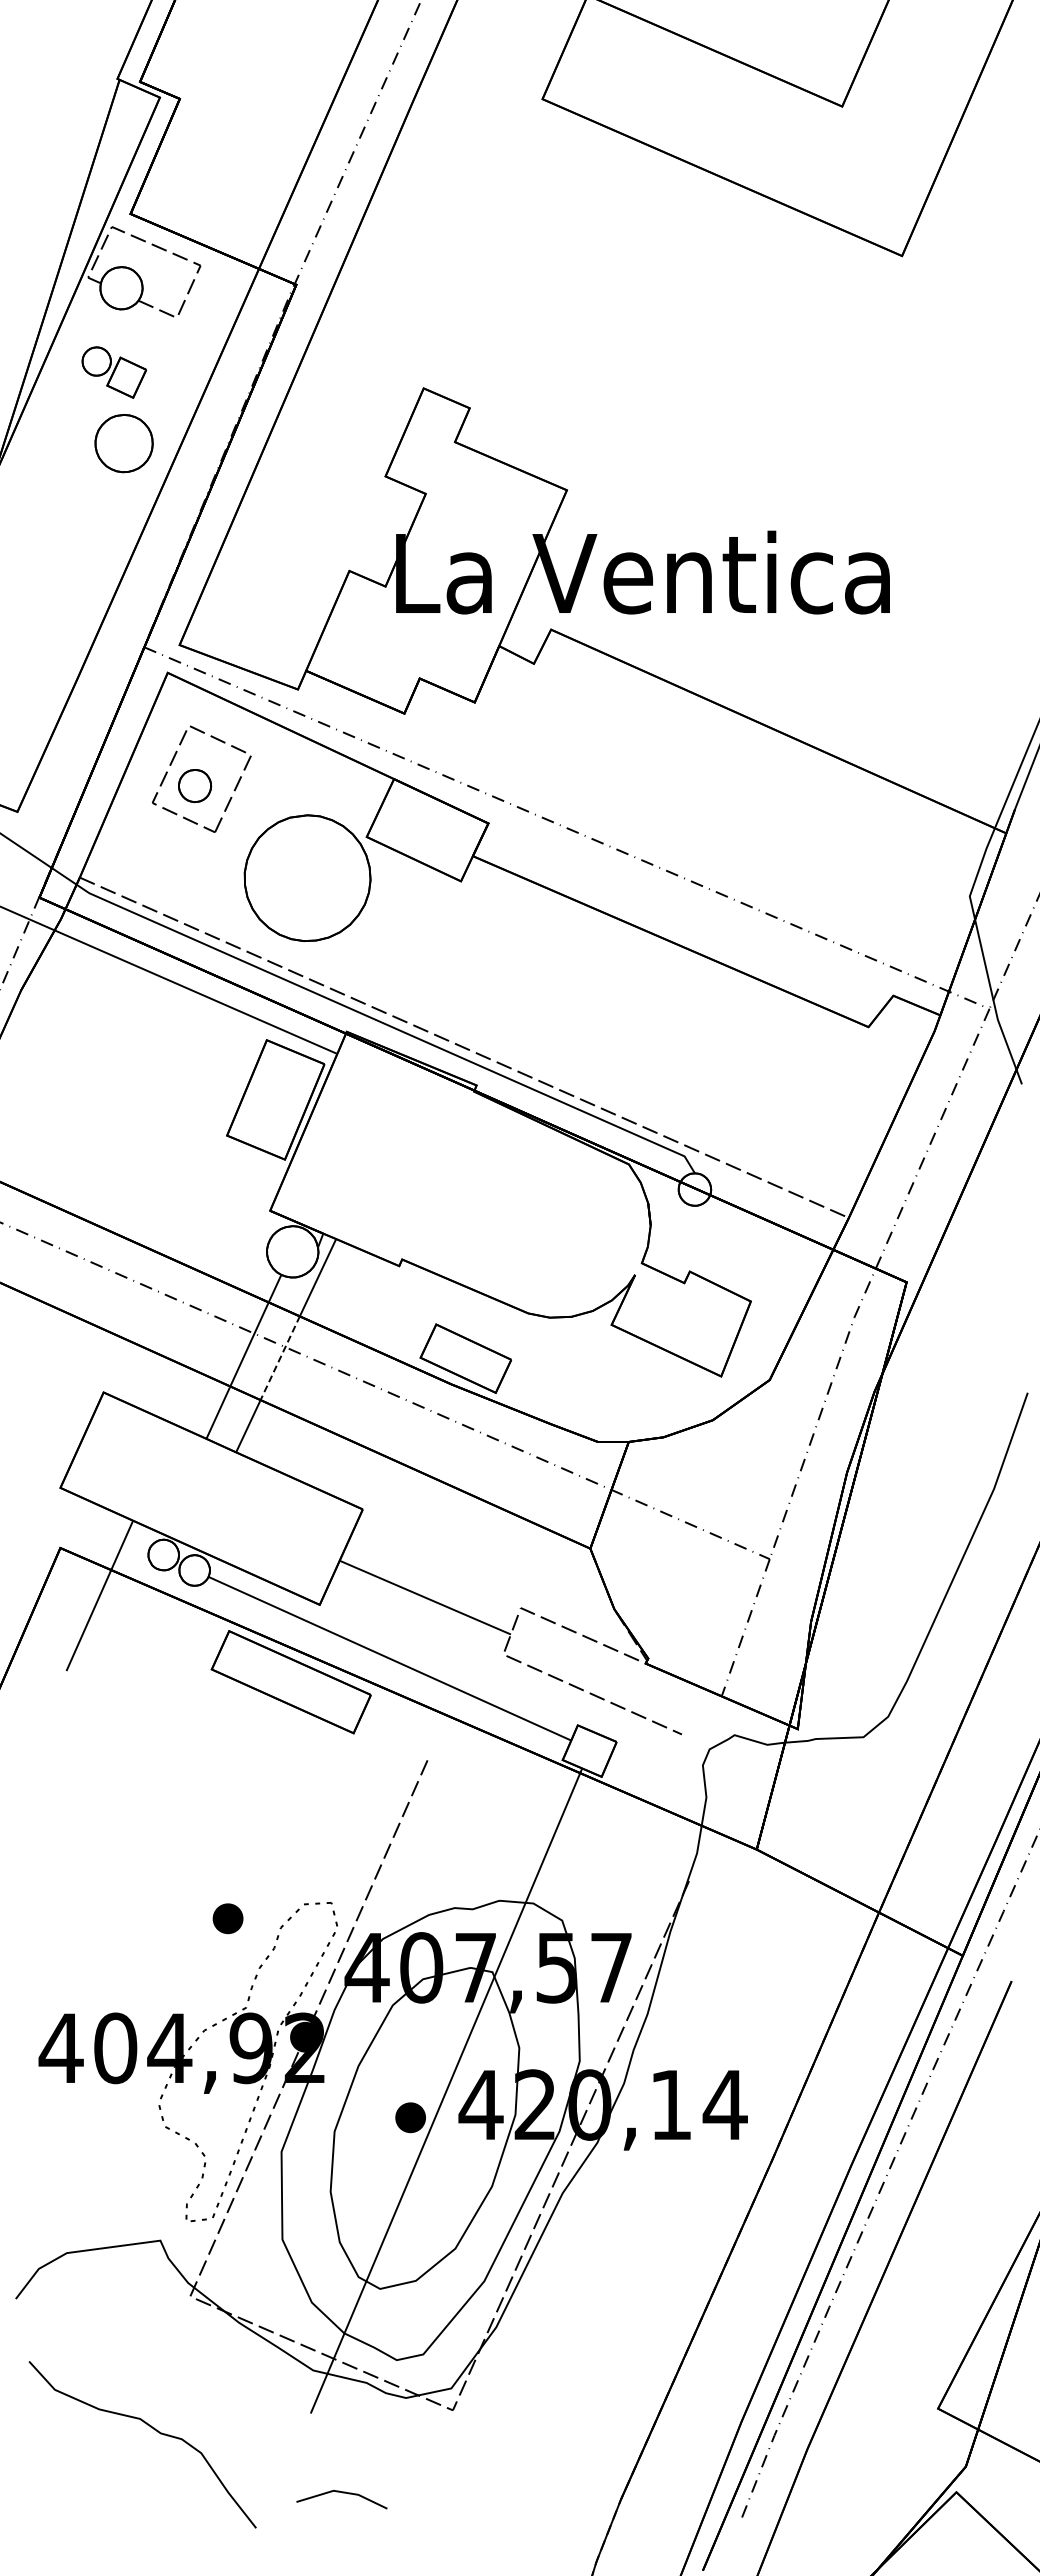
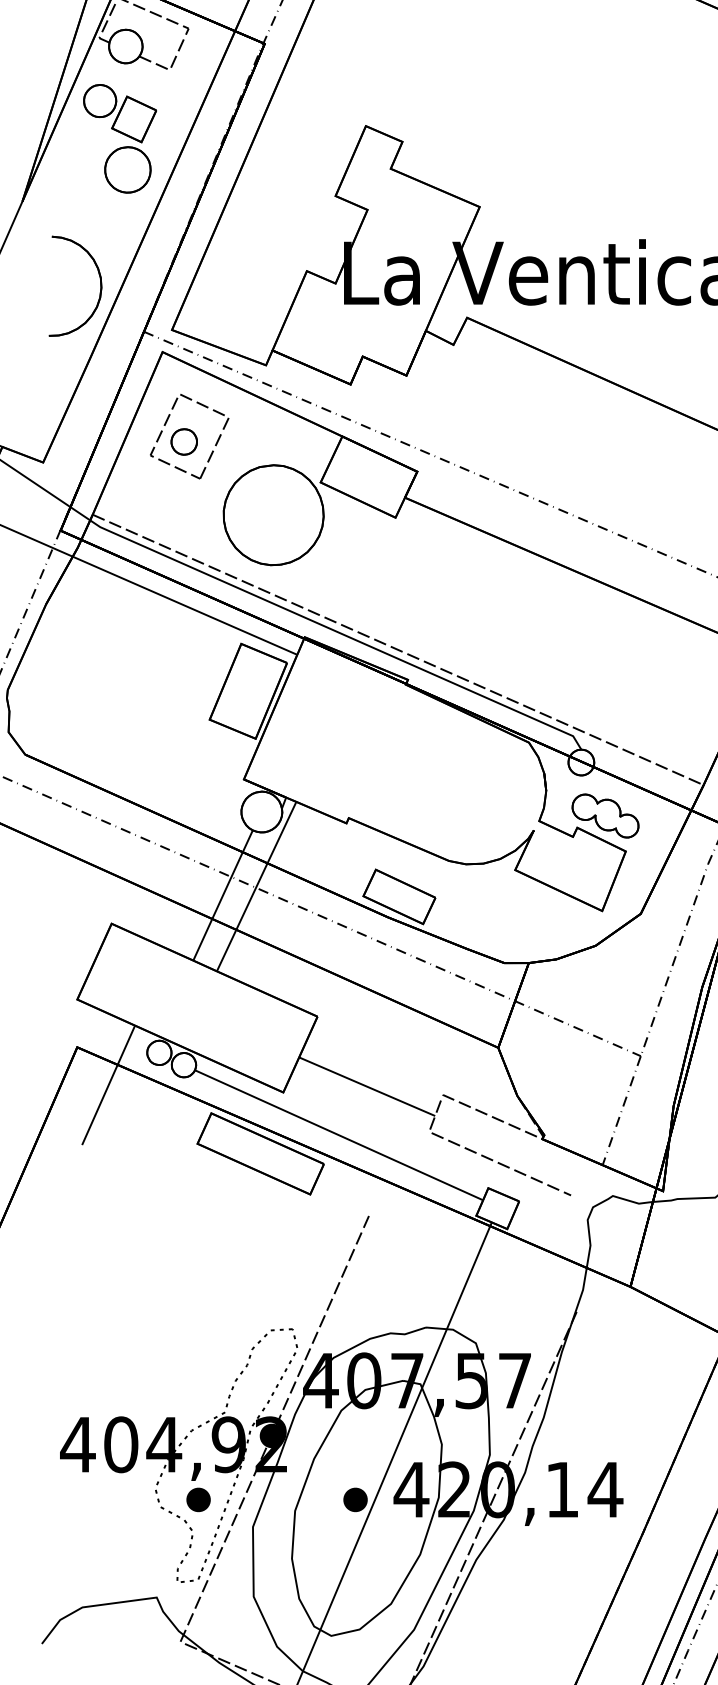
part: (114, 372) -> (120, 113), size x1.43
part: (89, 589) -> (100, 285), added
part: (724, 1256) -> (604, 815), added
line: (279, 1359) -> (251, 897), dashed -> solid
part: (227, 1918) -> (198, 1499), moved

